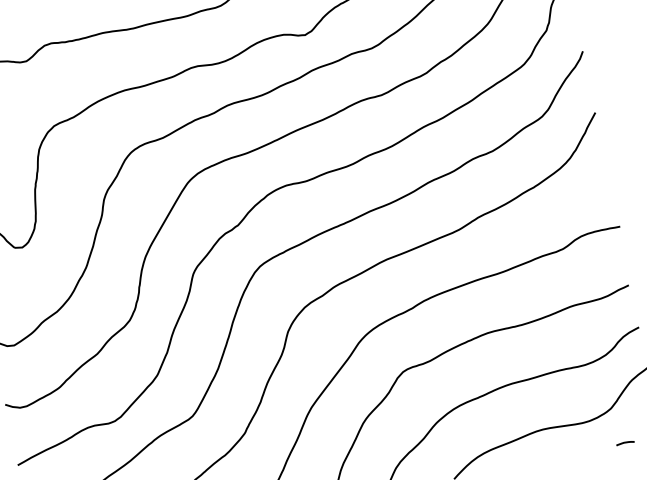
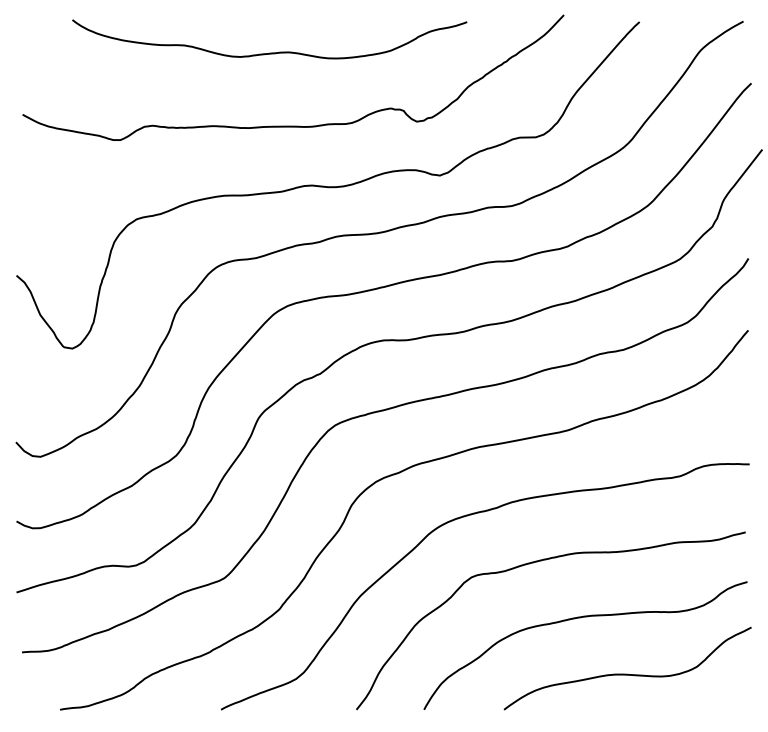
line: (624, 442) -> (704, 708), removed

